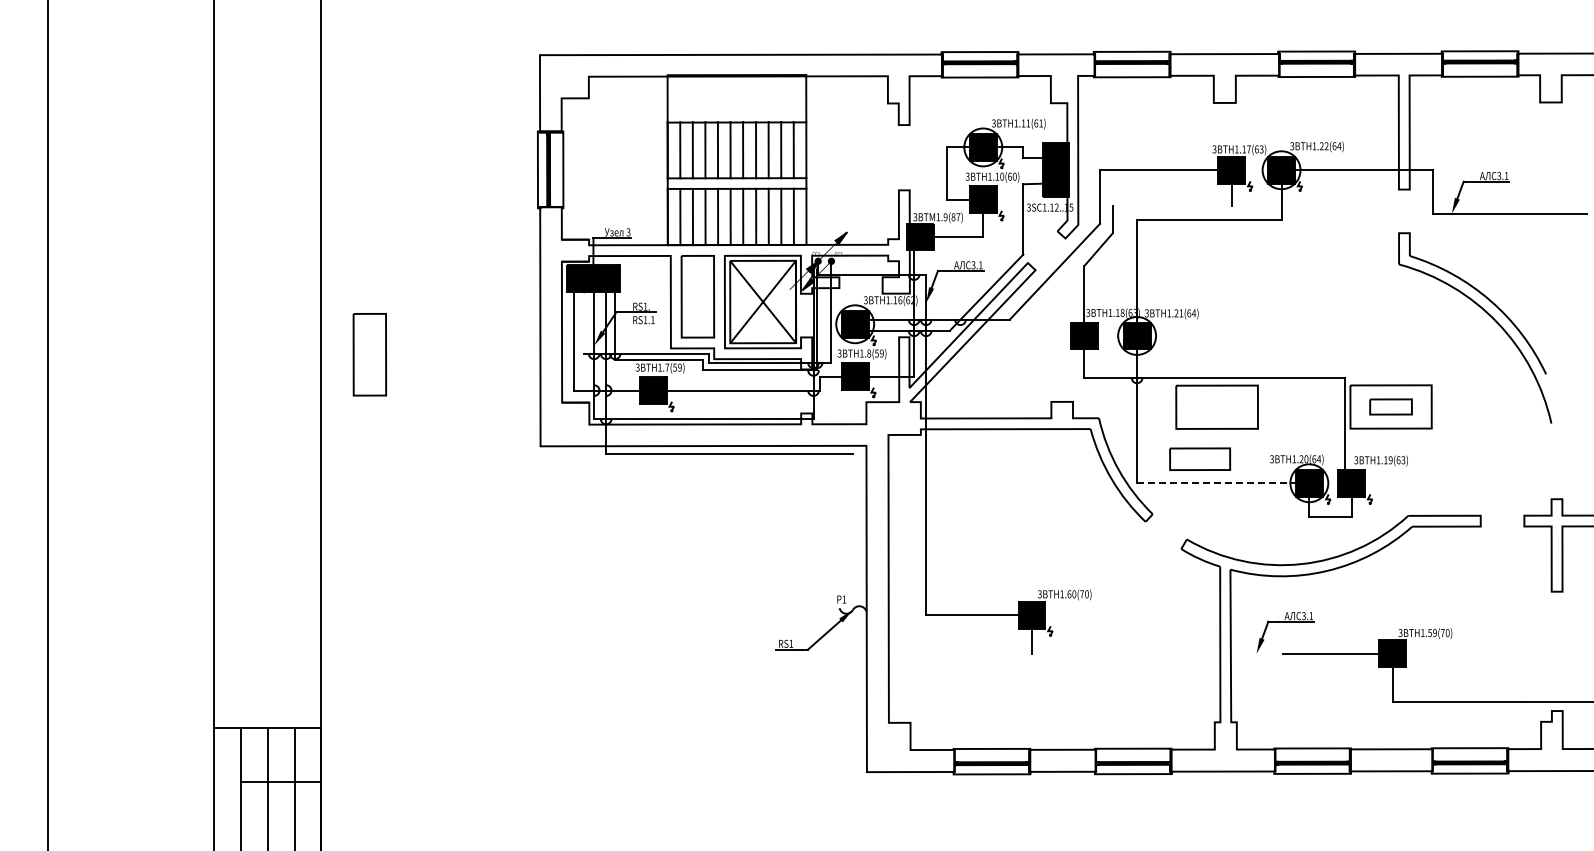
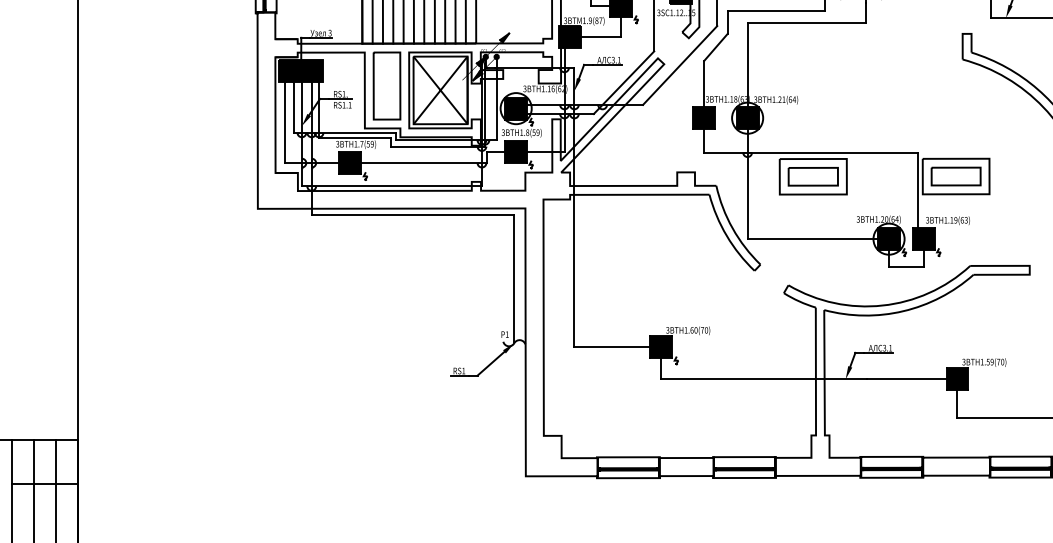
line: (1171, 205) -> (775, 11), added
line: (583, 322) -> (293, 107), added
part: (369, 354) -> (117, 133), removed
part: (1390, 406) -> (955, 176), size x1.43
part: (1200, 458) -> (813, 176), moved
line: (1222, 483) -> (817, 239), dashed -> solid
line: (853, 531) -> (514, 278), added
line: (1157, 653) -> (764, 378), added

